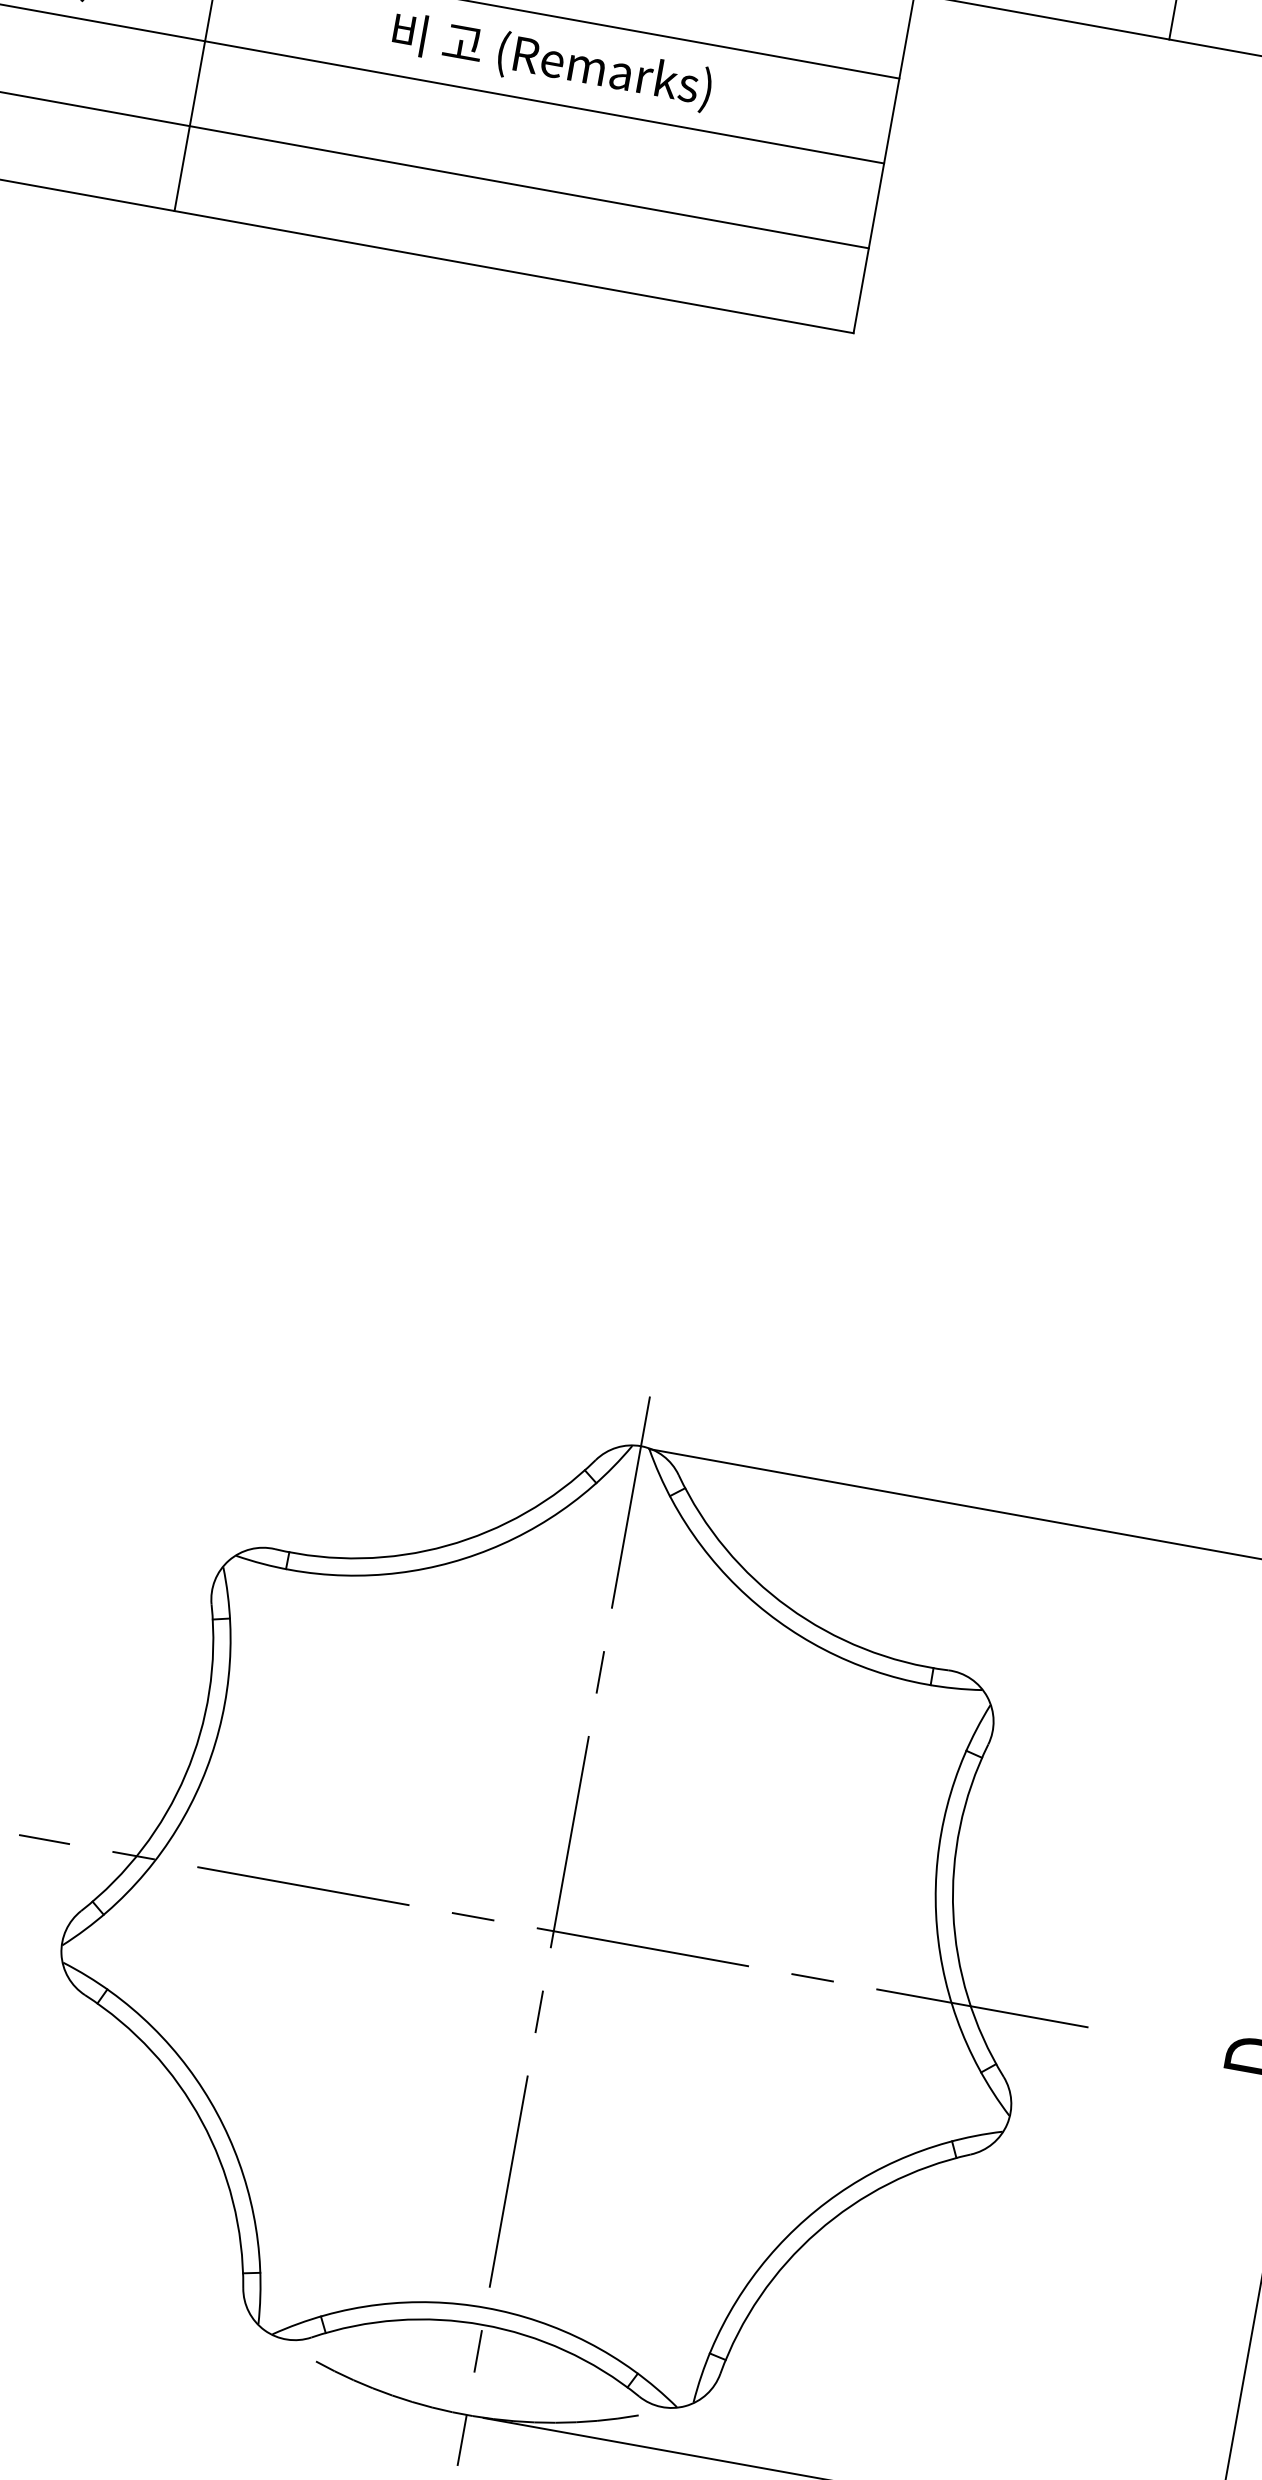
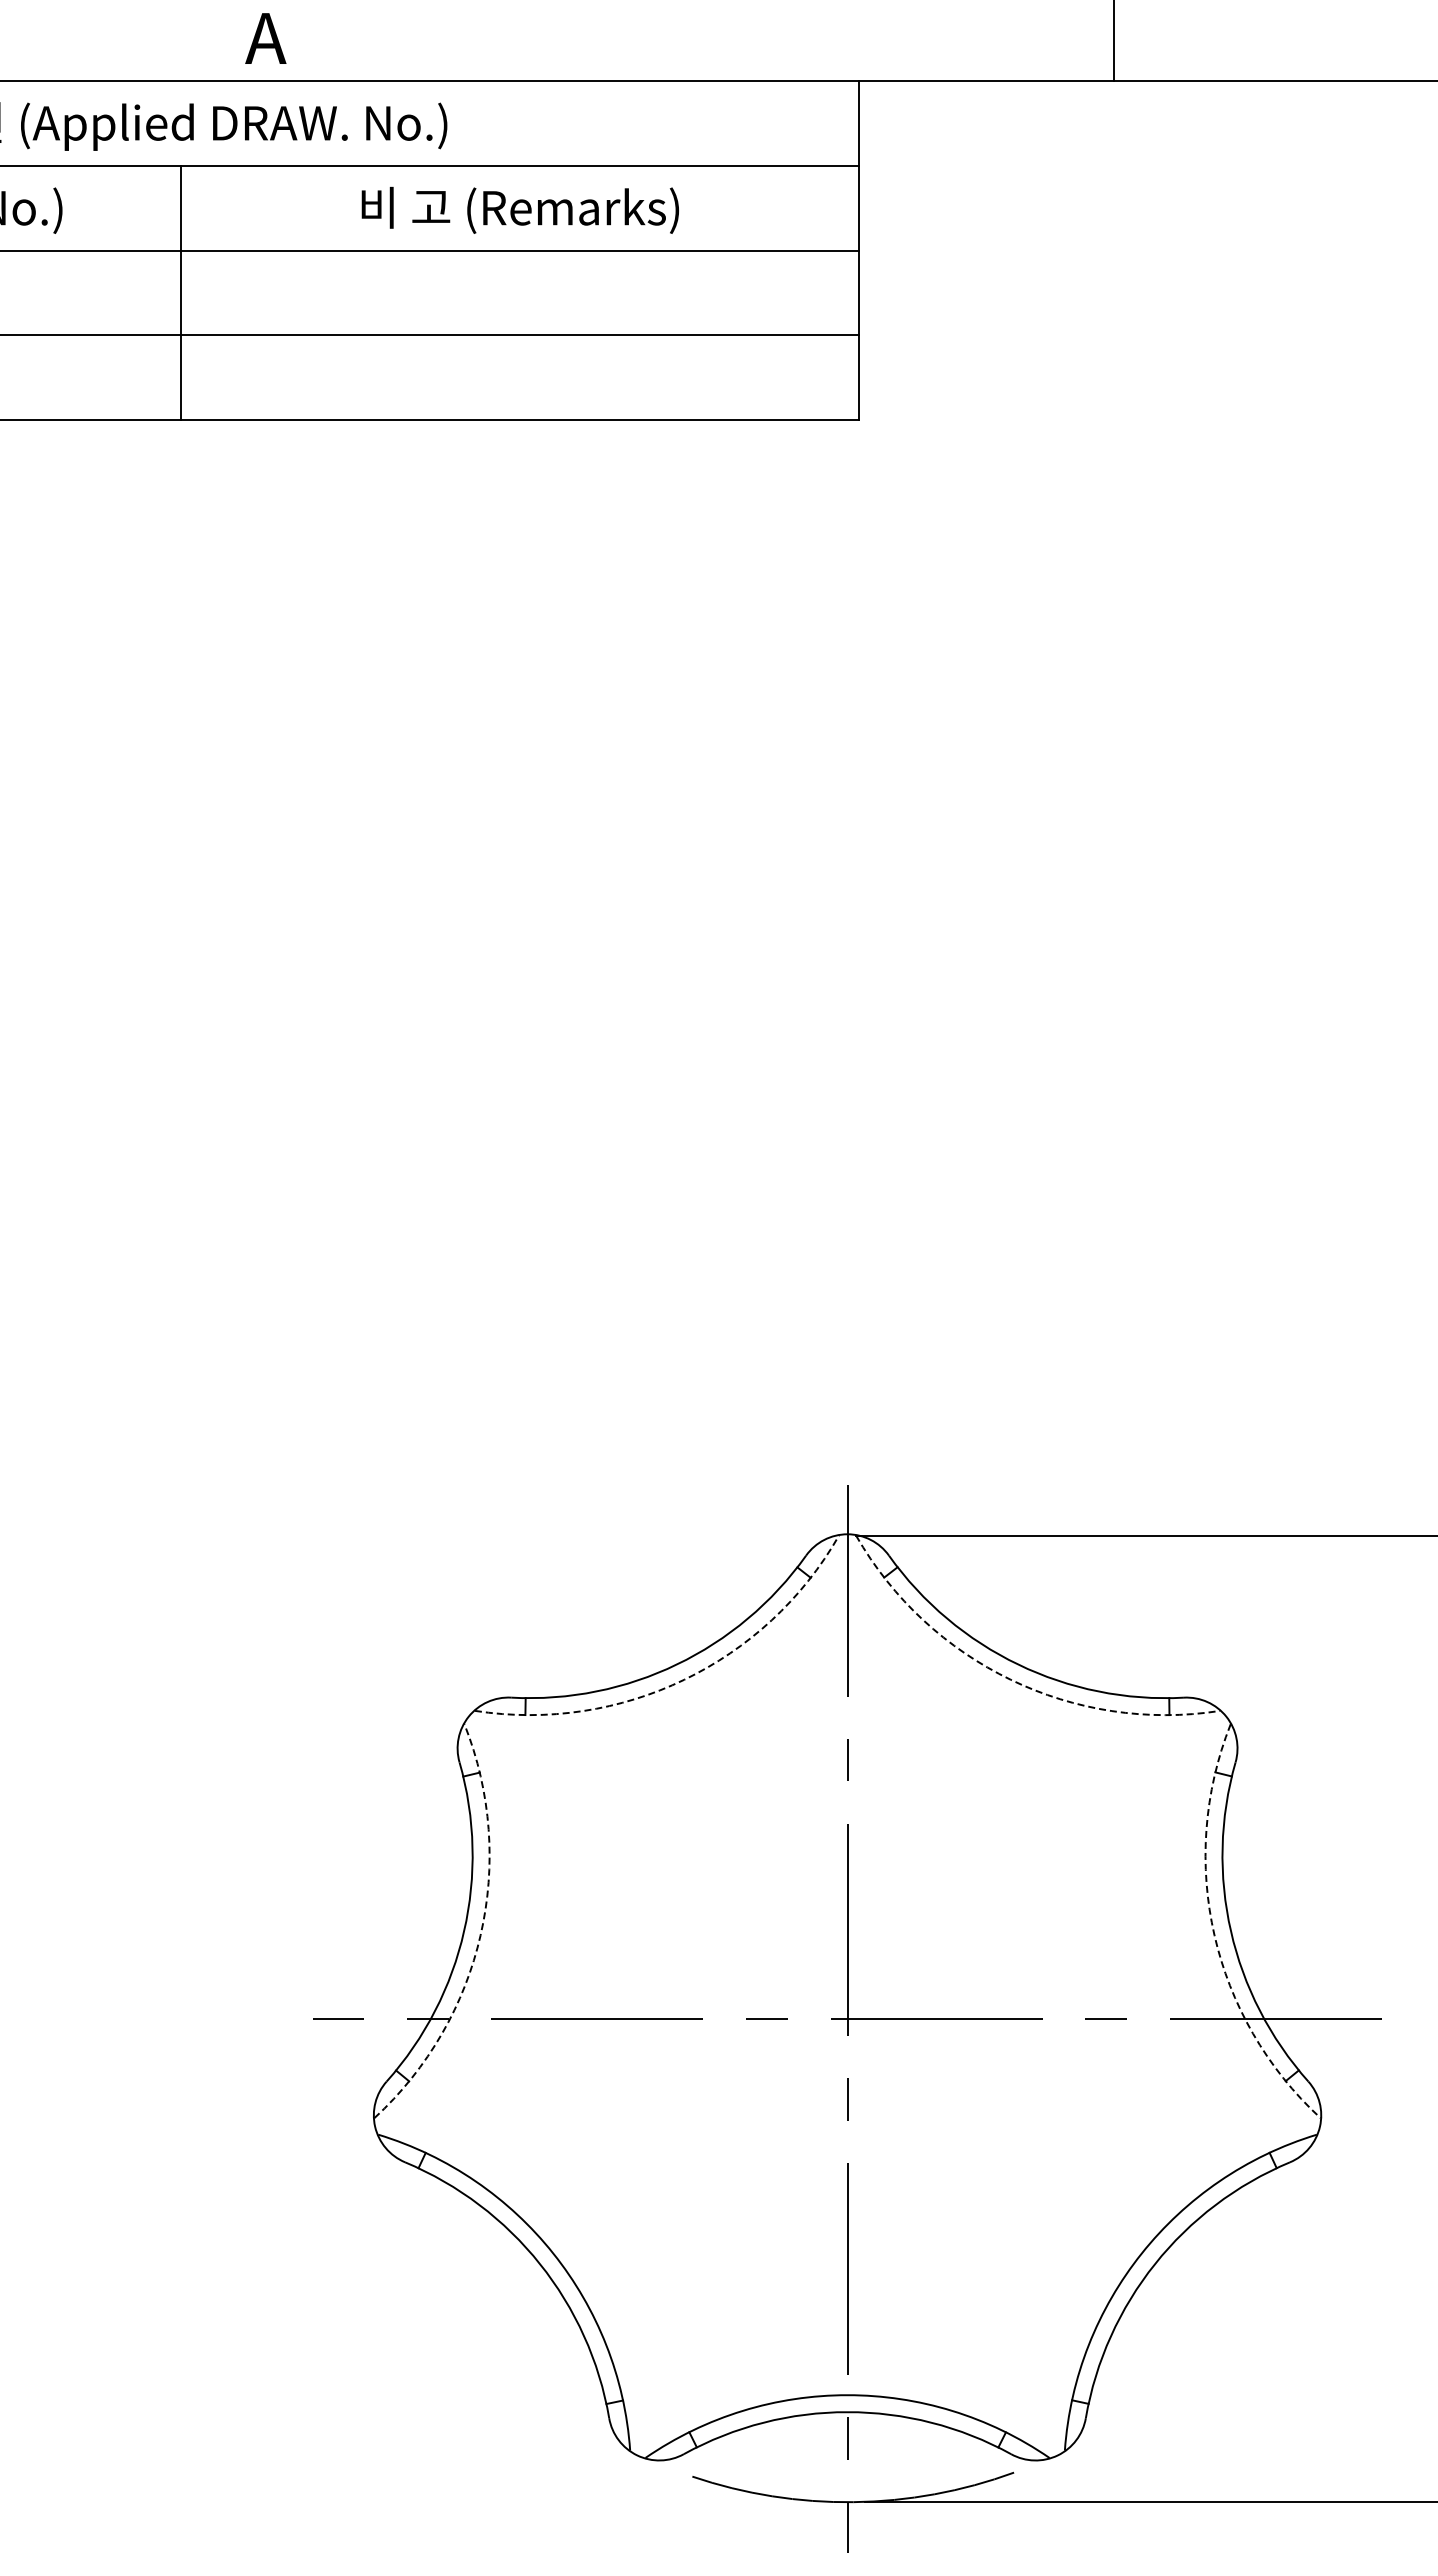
arc: (451, 1562) -> (684, 1679), solid -> dashed
arc: (777, 1620) -> (1010, 1679), solid -> dashed
arc: (201, 1781) -> (480, 1935), solid -> dashed
arc: (936, 1913) -> (1214, 1935), solid -> dashed

